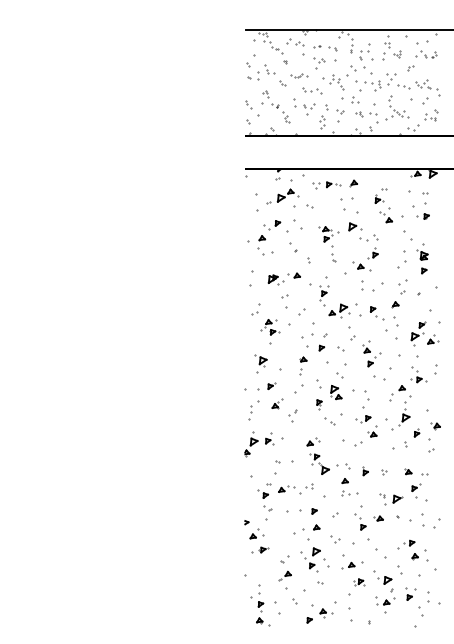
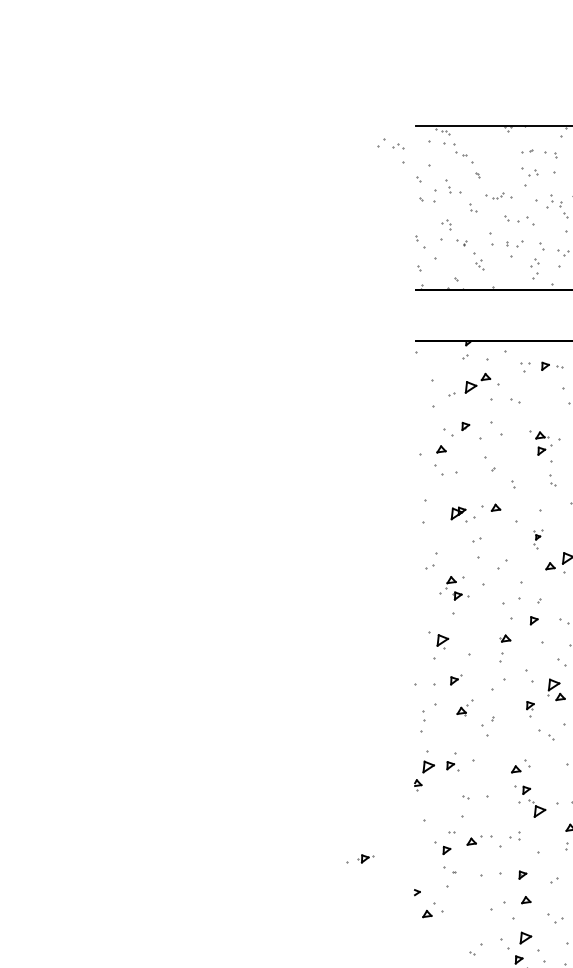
part: (295, 46) -> (391, 150), moved
part: (324, 295) -> (538, 538), size x0.6
part: (260, 549) -> (360, 858), moved

